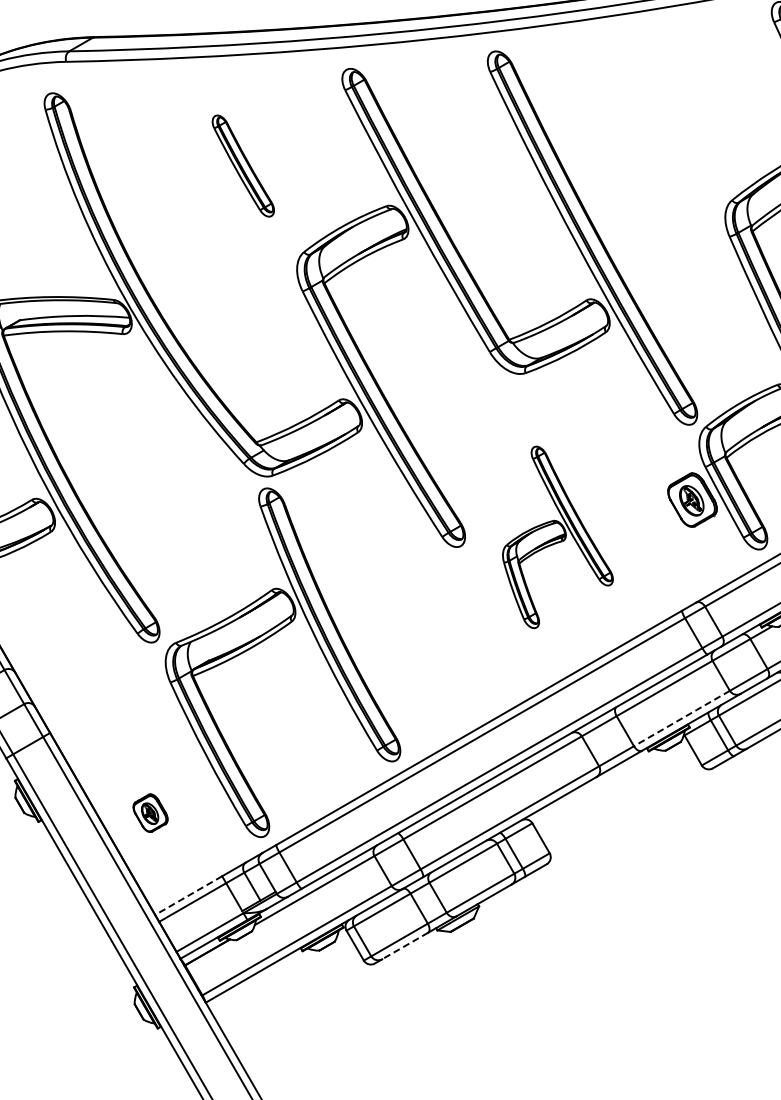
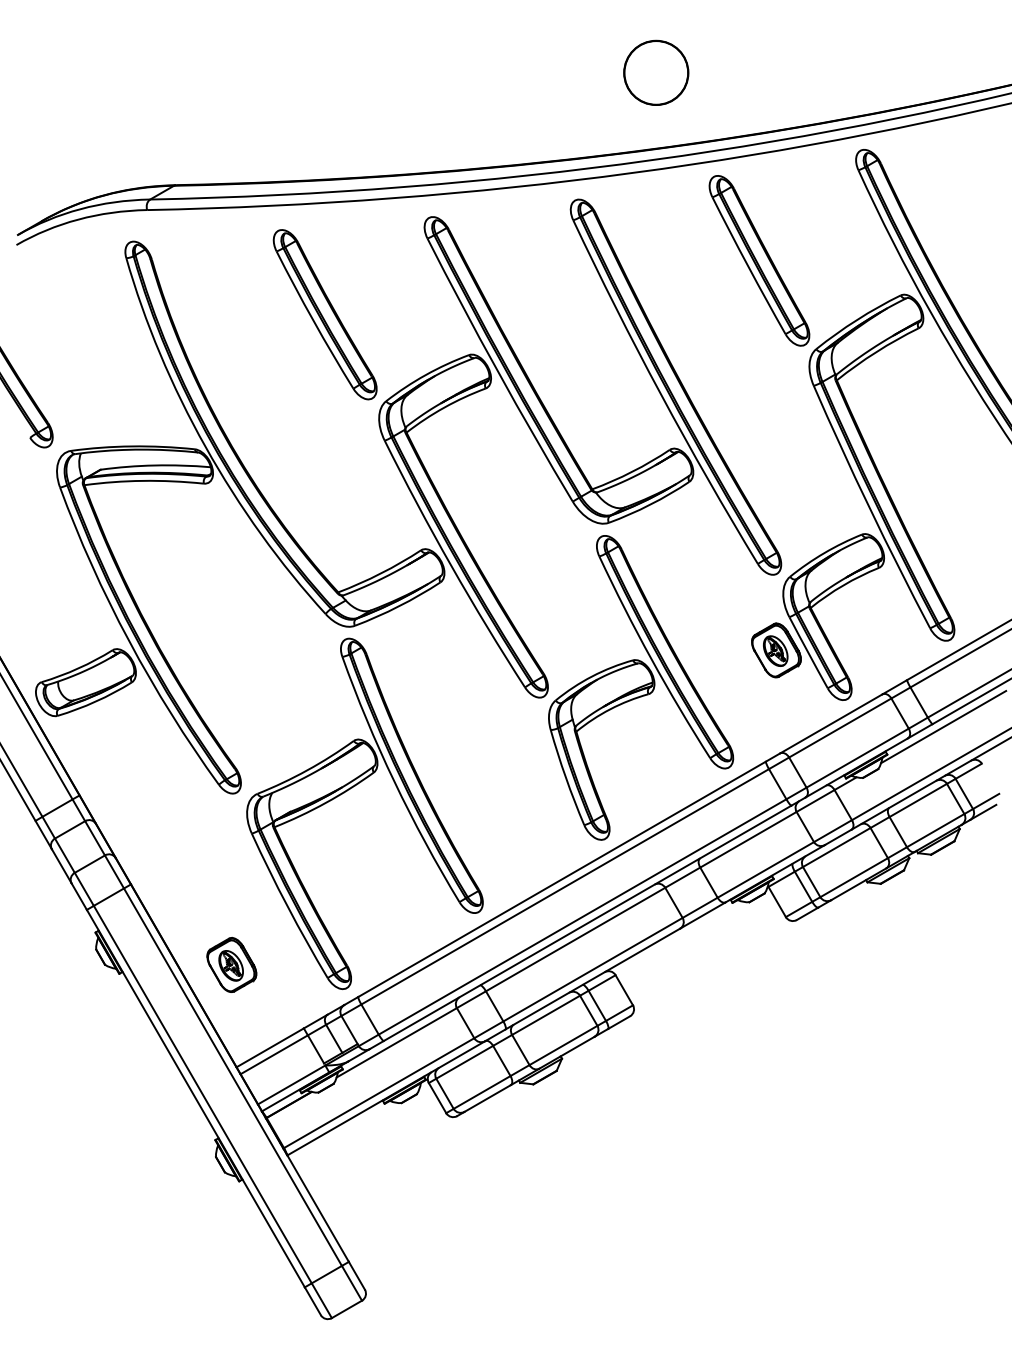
part: (675, 112) -> (759, 260), added
part: (242, 165) -> (324, 314), size x1.67
part: (558, 536) -> (641, 687), size x1.67
line: (681, 718) -> (765, 869), dashed -> solid
part: (150, 812) -> (231, 964), size x1.43
line: (188, 895) -> (270, 1047), dashed -> solid
line: (404, 946) -> (487, 1098), dashed -> solid

